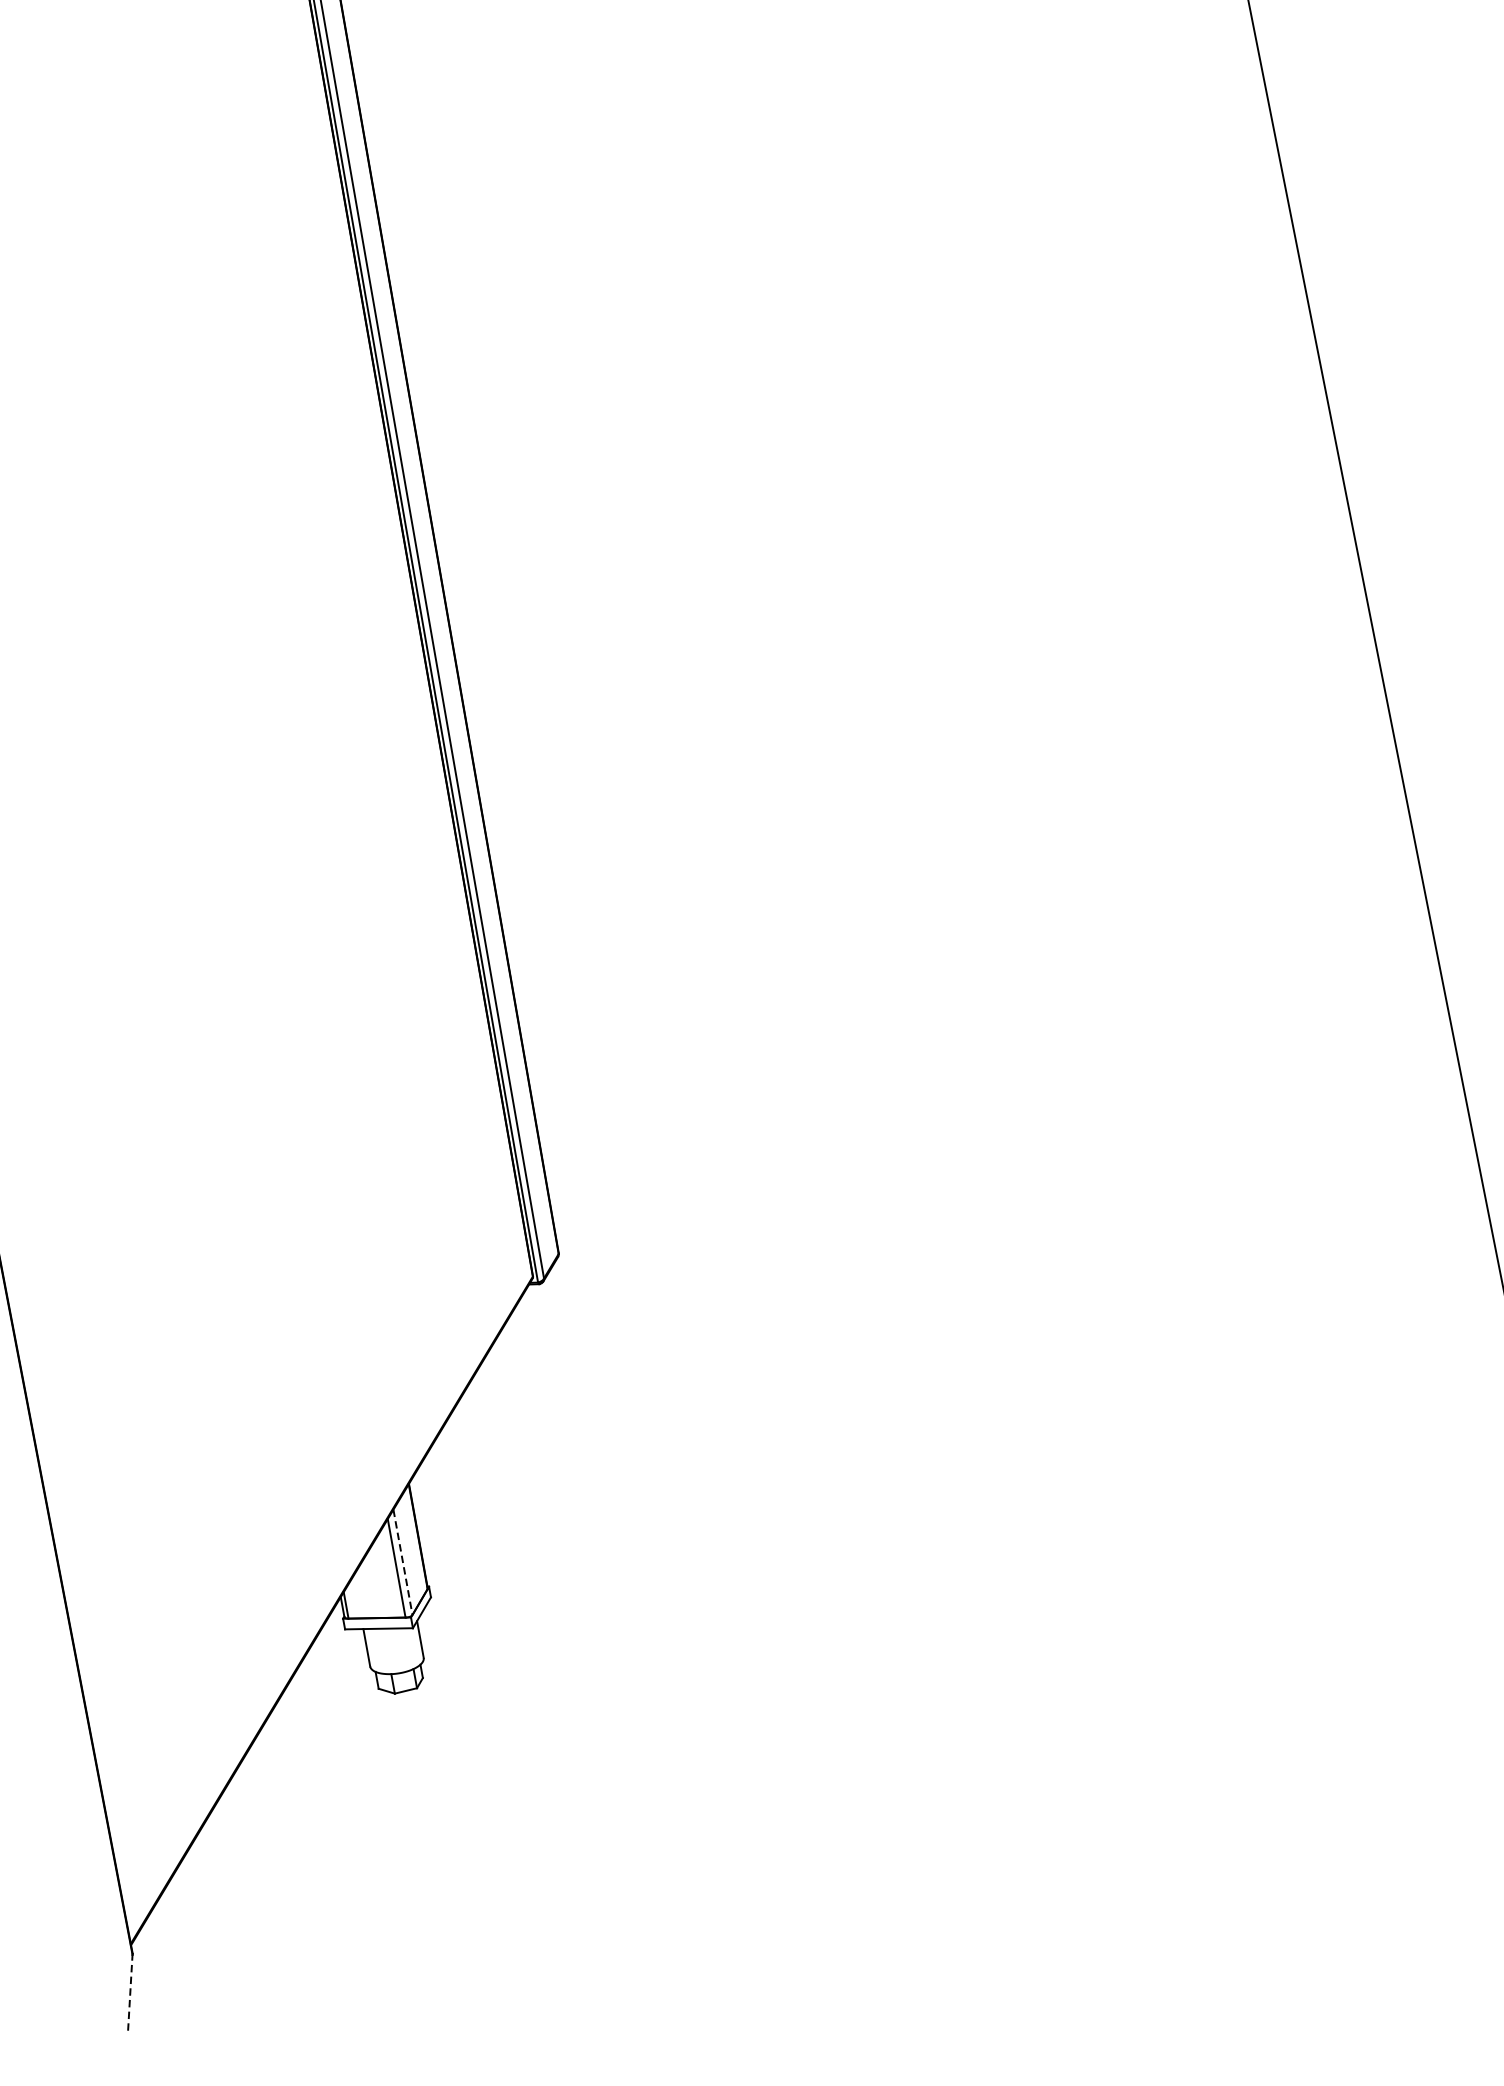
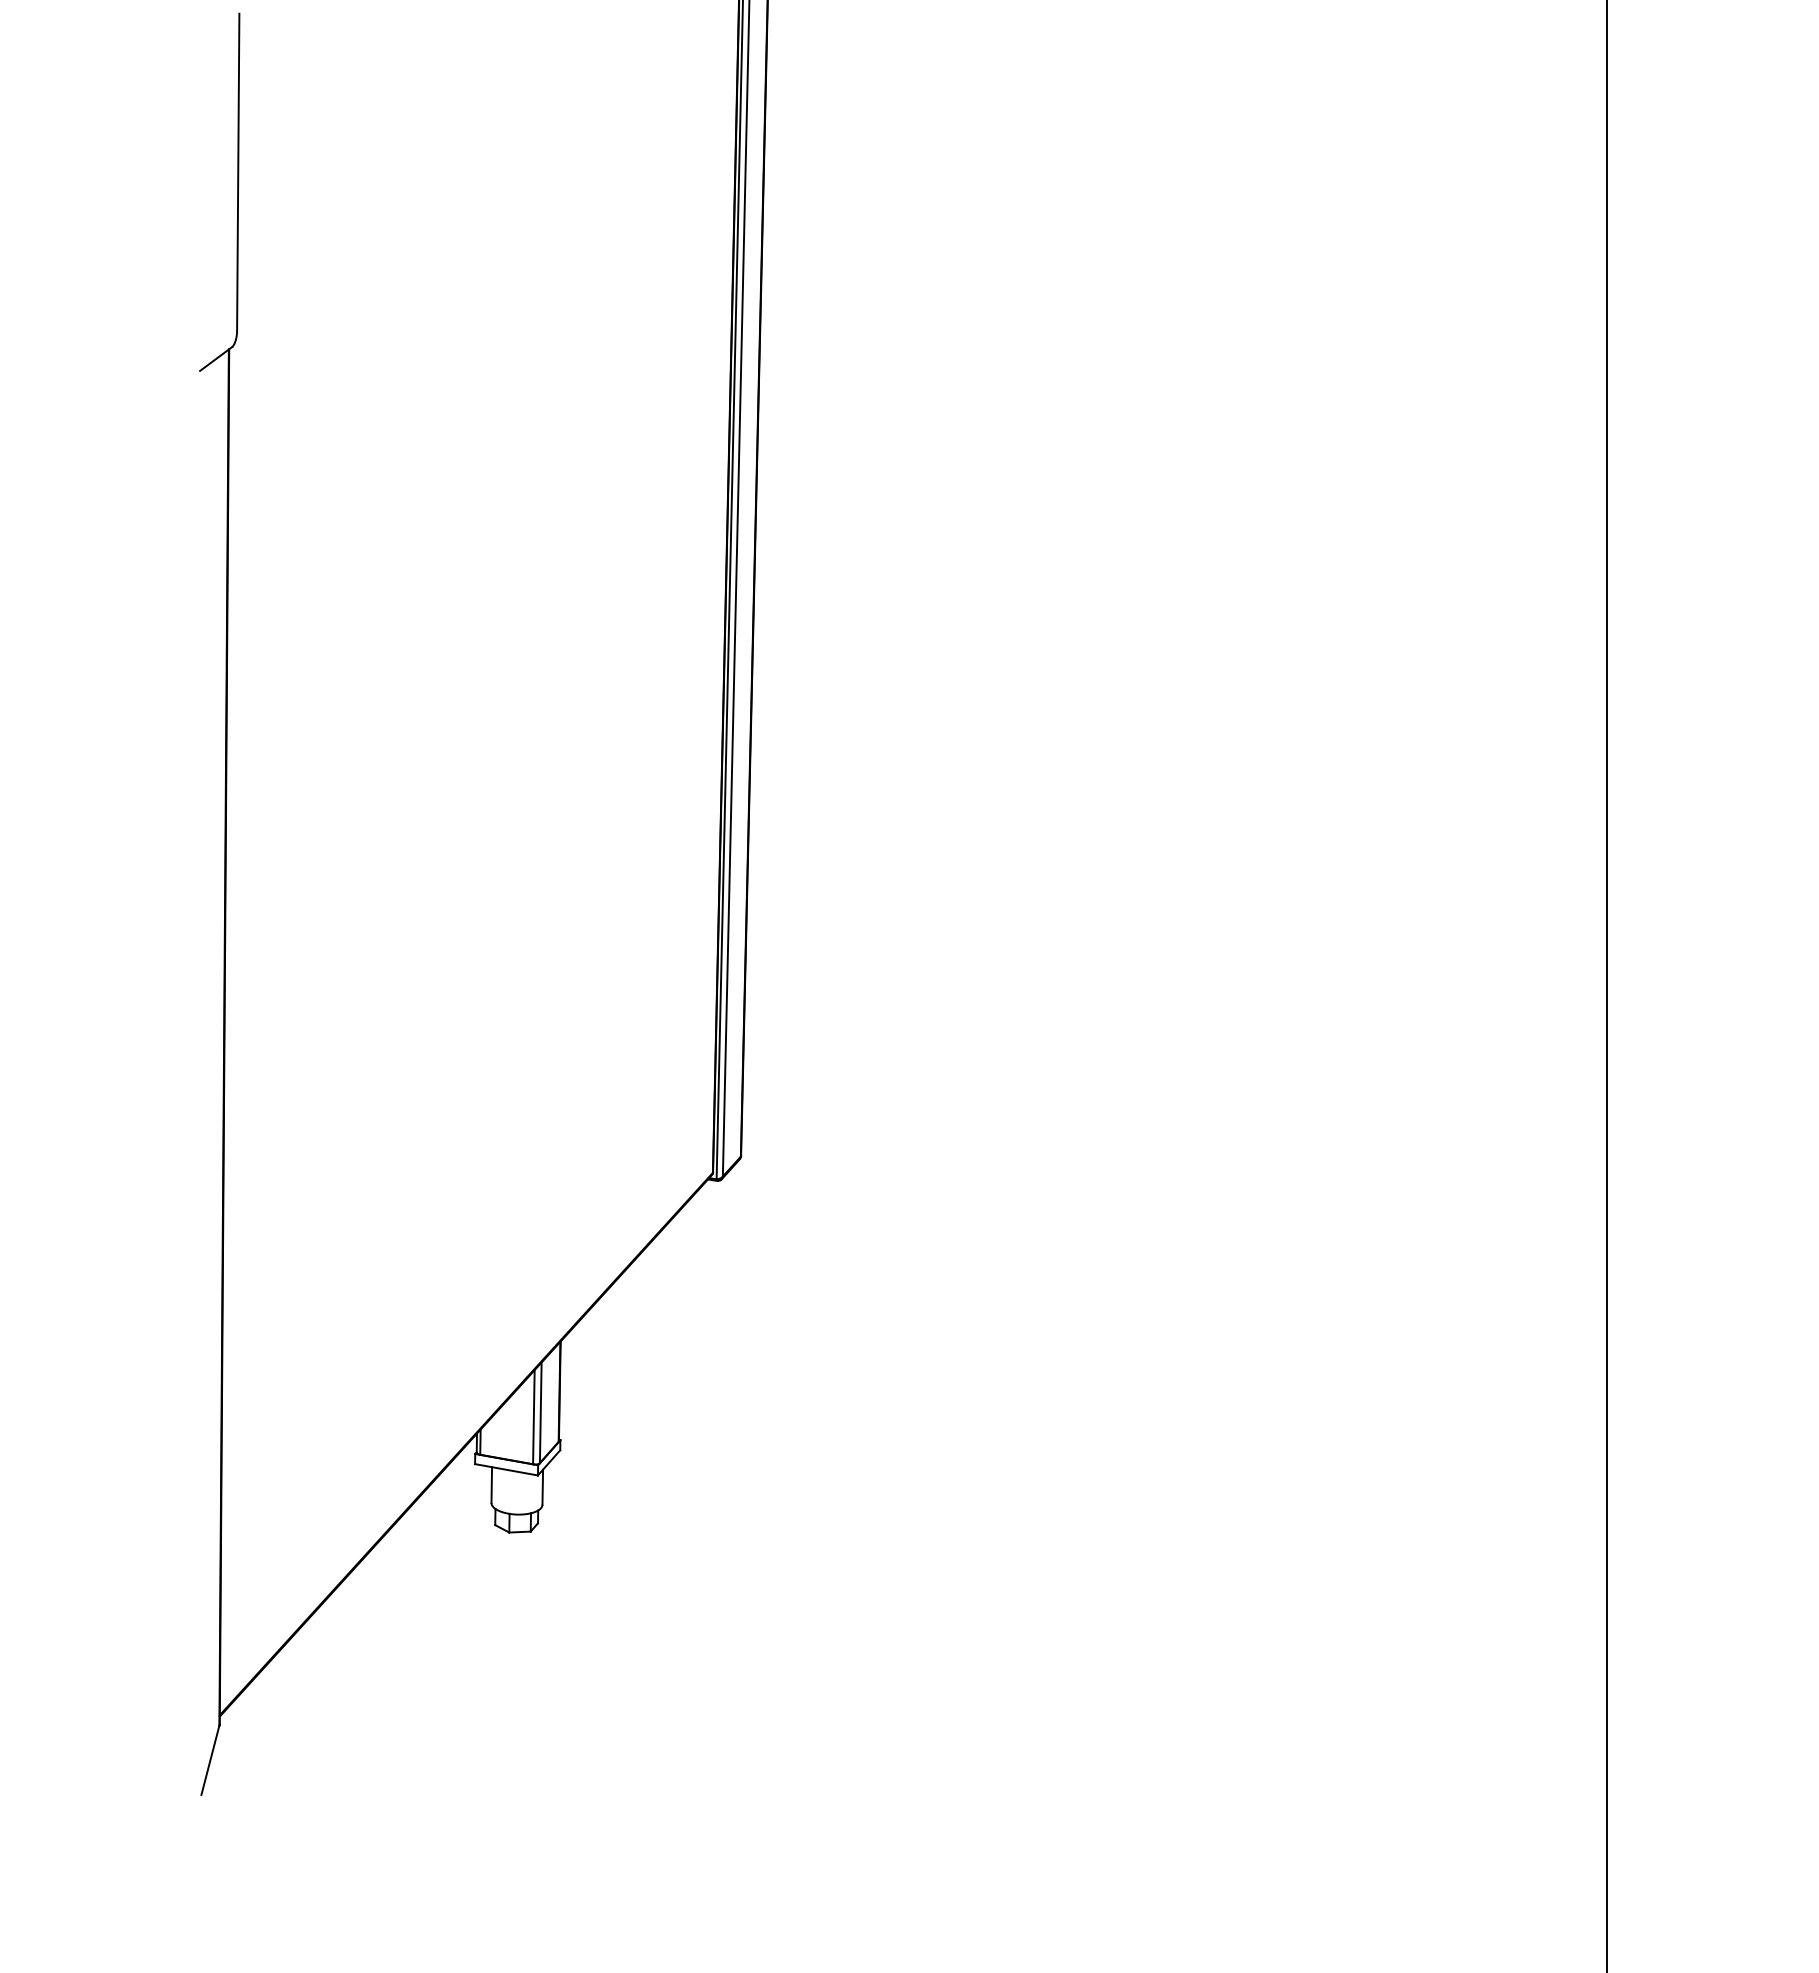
line: (402, 1563) -> (540, 1413), dashed -> solid
line: (130, 1992) -> (210, 1760), dashed -> solid

